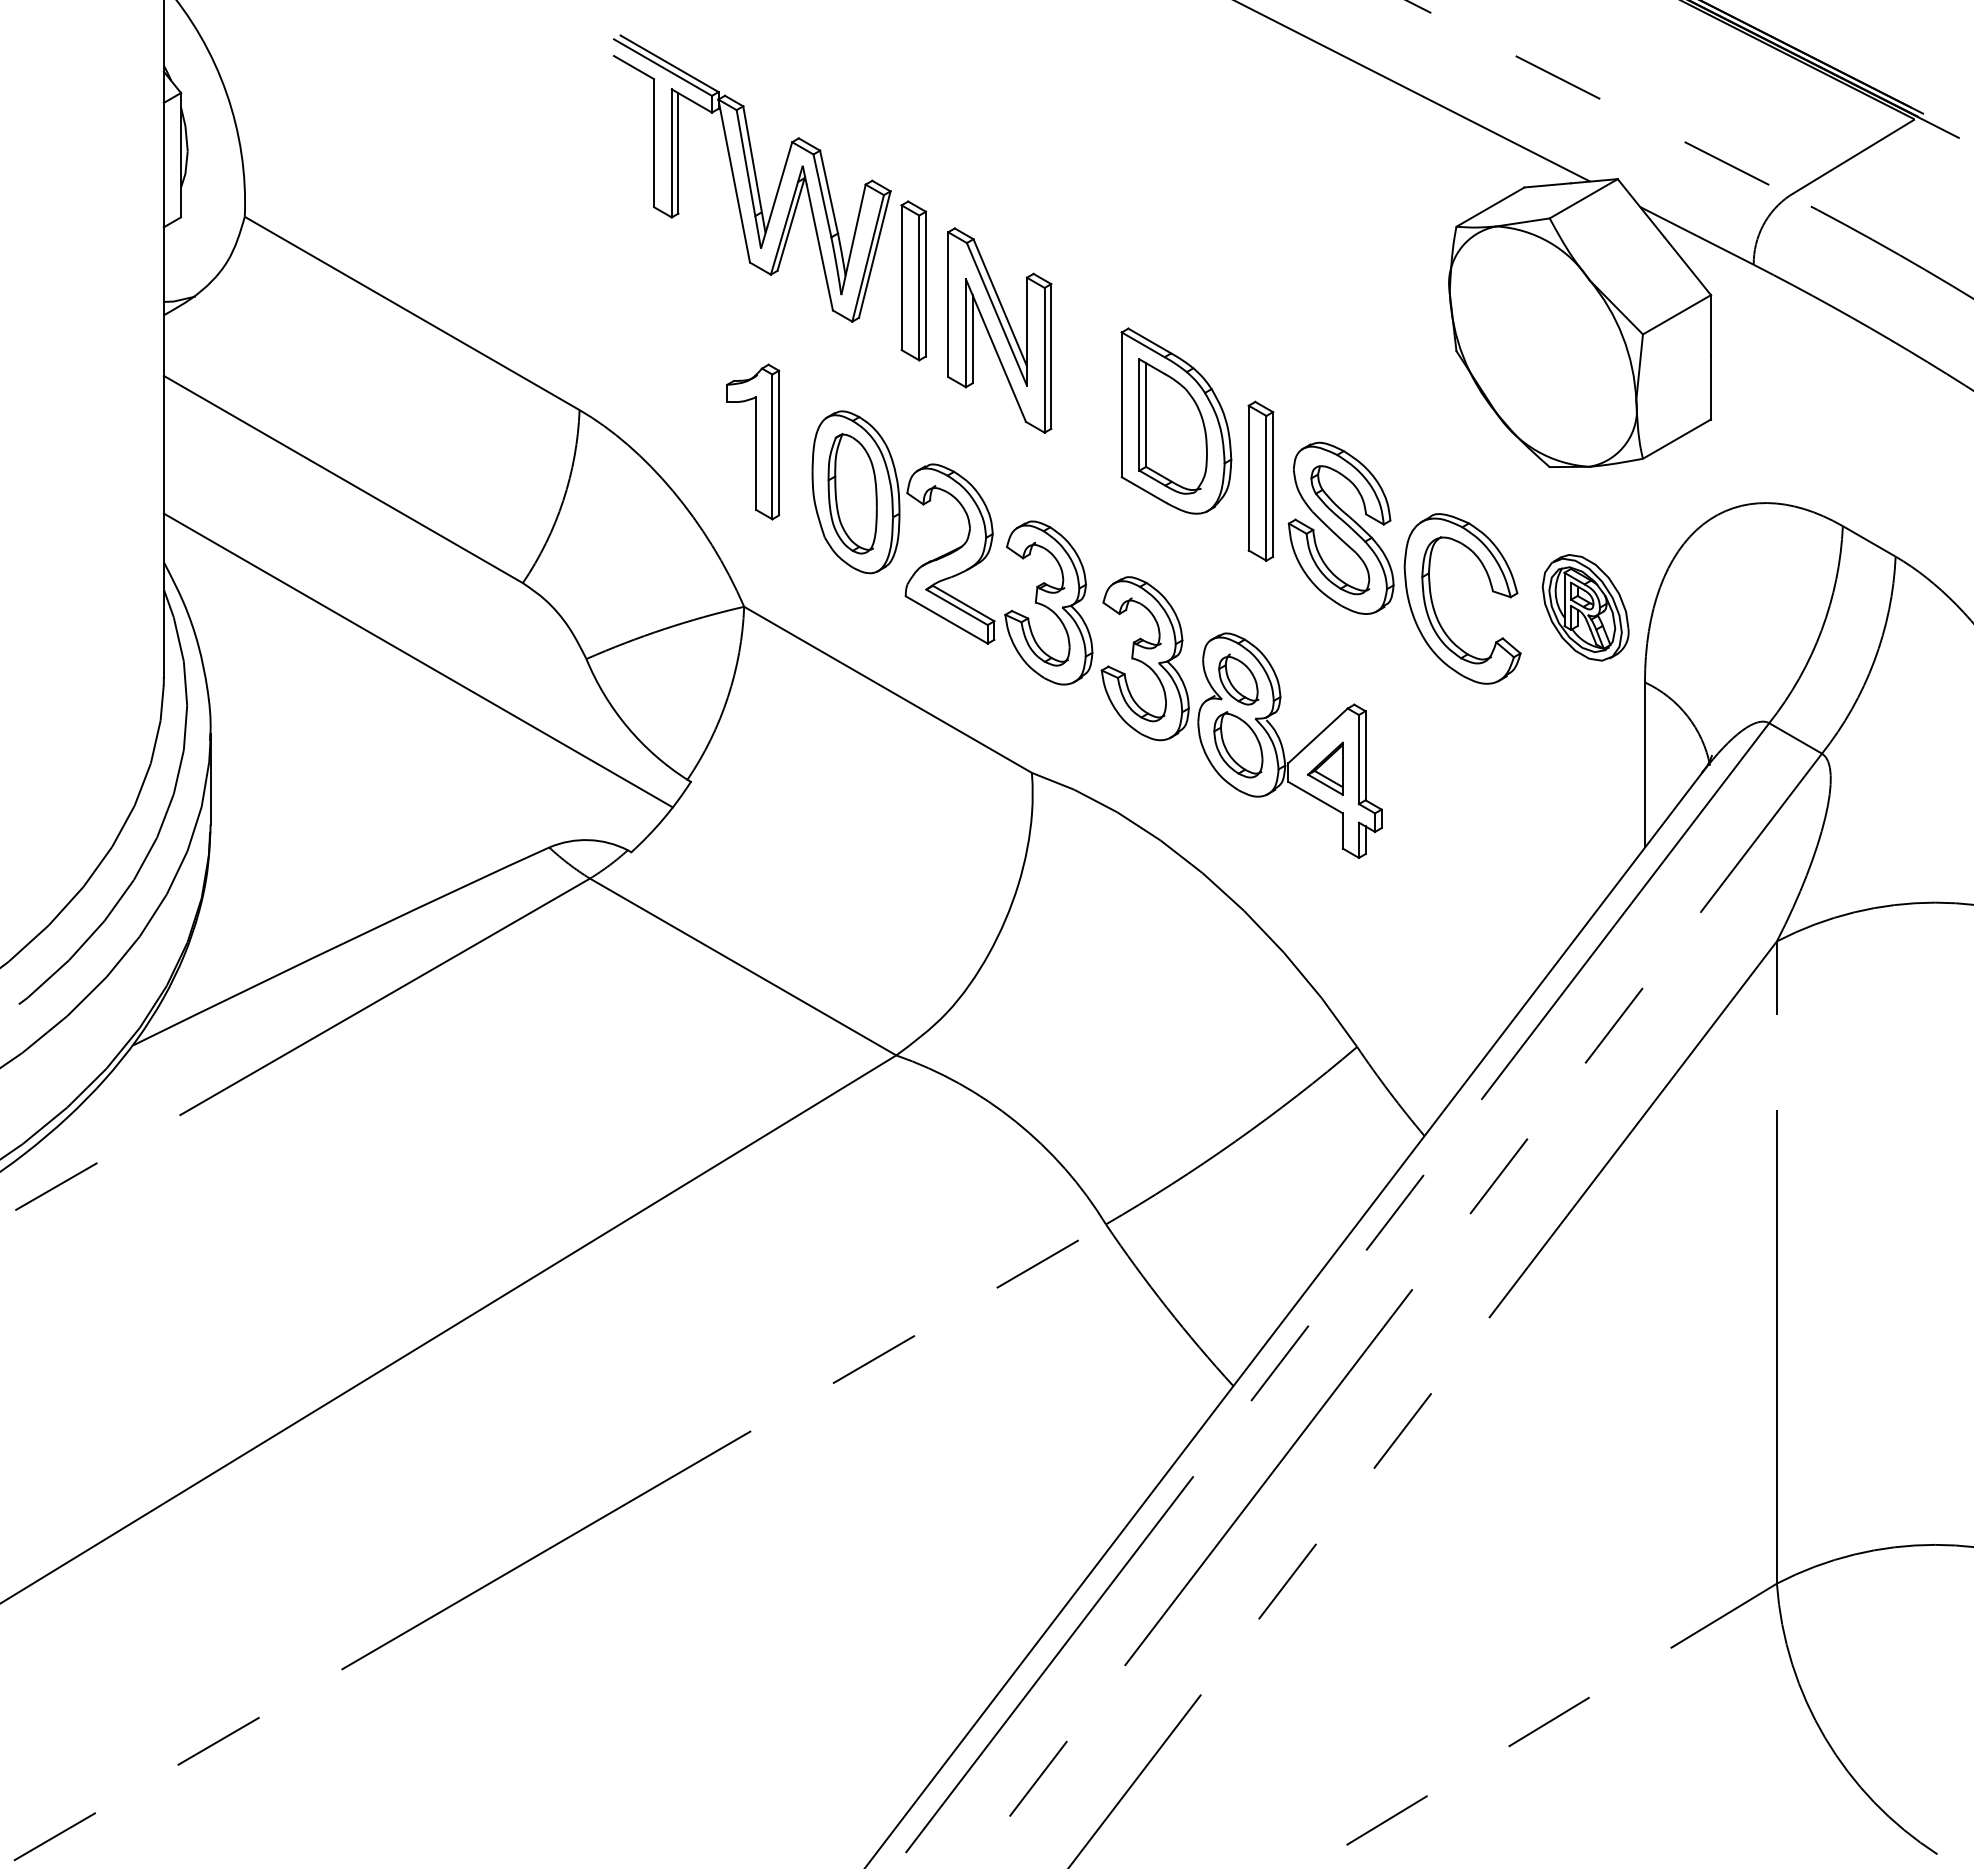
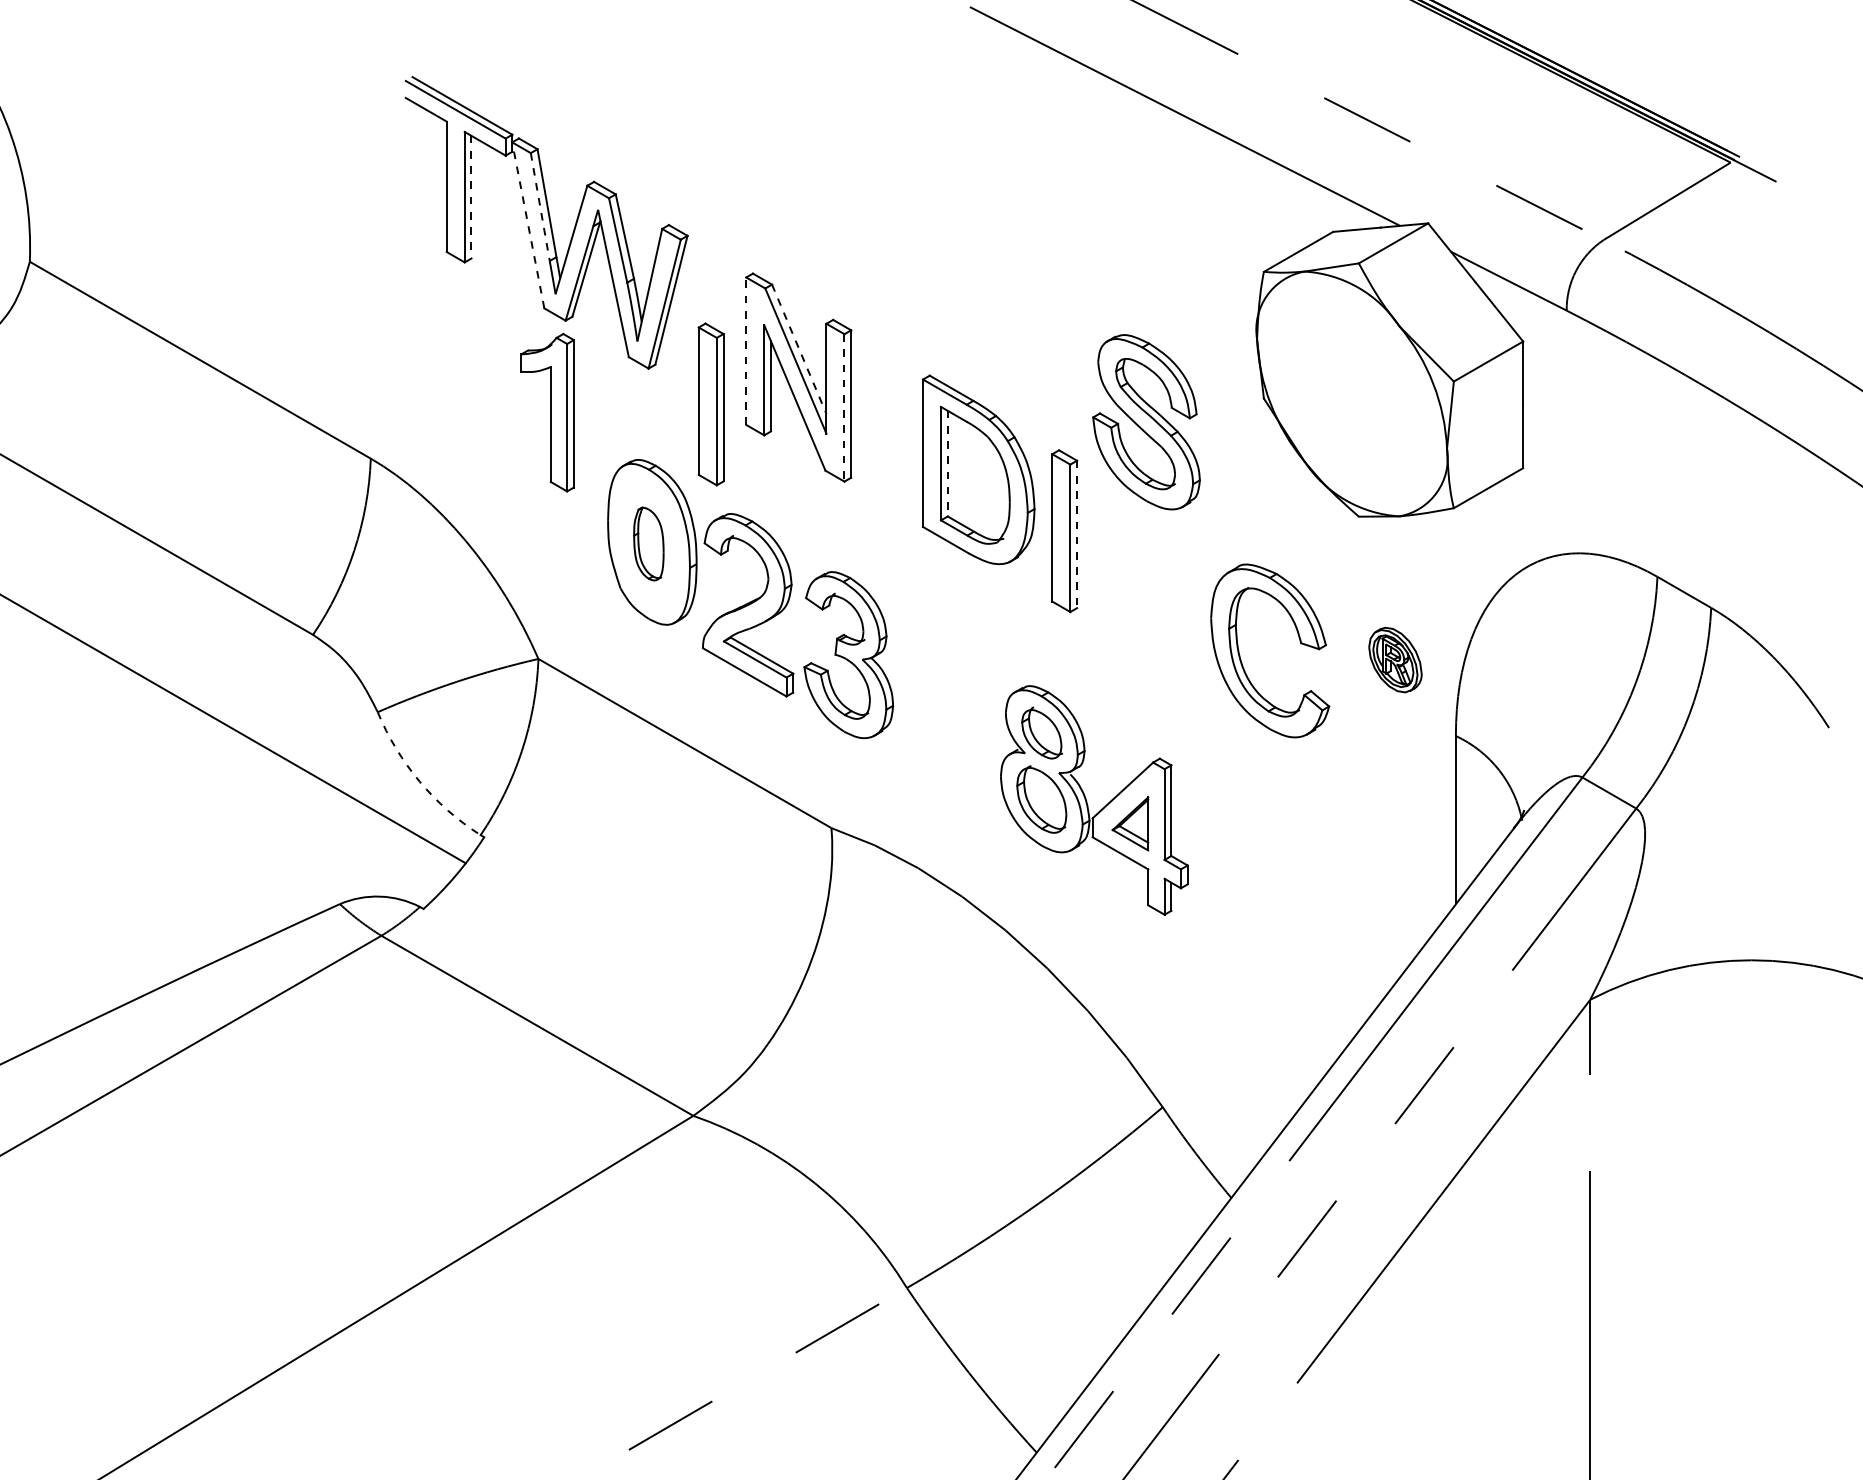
line: (678, 153) -> (471, 197), solid -> dashed
line: (745, 163) -> (539, 207), solid -> dashed
line: (734, 180) -> (528, 224), solid -> dashed
part: (913, 280) -> (710, 404), moved
line: (1000, 302) -> (799, 349), solid -> dashed
line: (948, 304) -> (746, 351), solid -> dashed
line: (1044, 360) -> (844, 408), solid -> dashed
line: (1146, 415) -> (948, 464), solid -> dashed
part: (753, 441) -> (547, 412), moved
line: (1273, 485) -> (1077, 535), solid -> dashed
part: (852, 493) -> (648, 543), size x0.6
part: (1340, 527) -> (1145, 421), moved
part: (1585, 607) -> (1395, 659), size x0.6
part: (1144, 658) -> (946, 711), removed
arc: (627, 727) -> (419, 781), solid -> dashed

